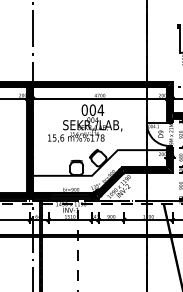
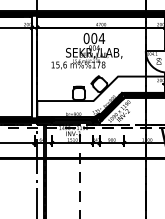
fill: (29, 139) -> (33, 66), removed

